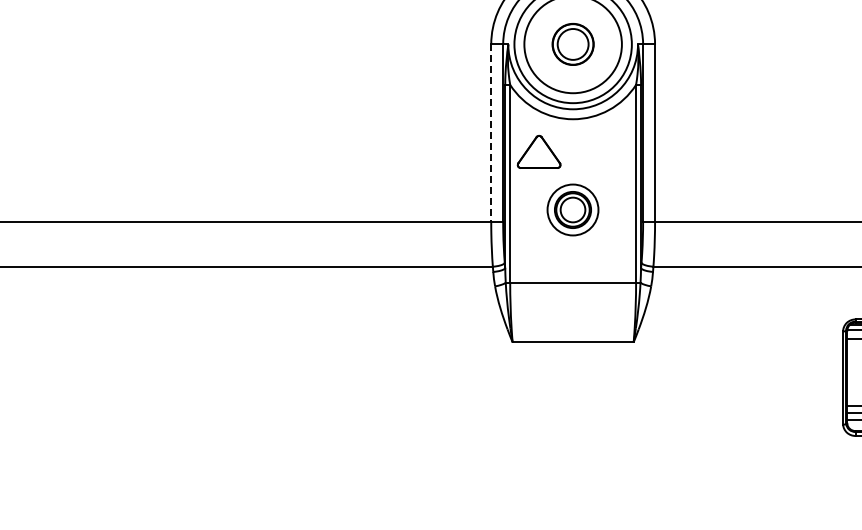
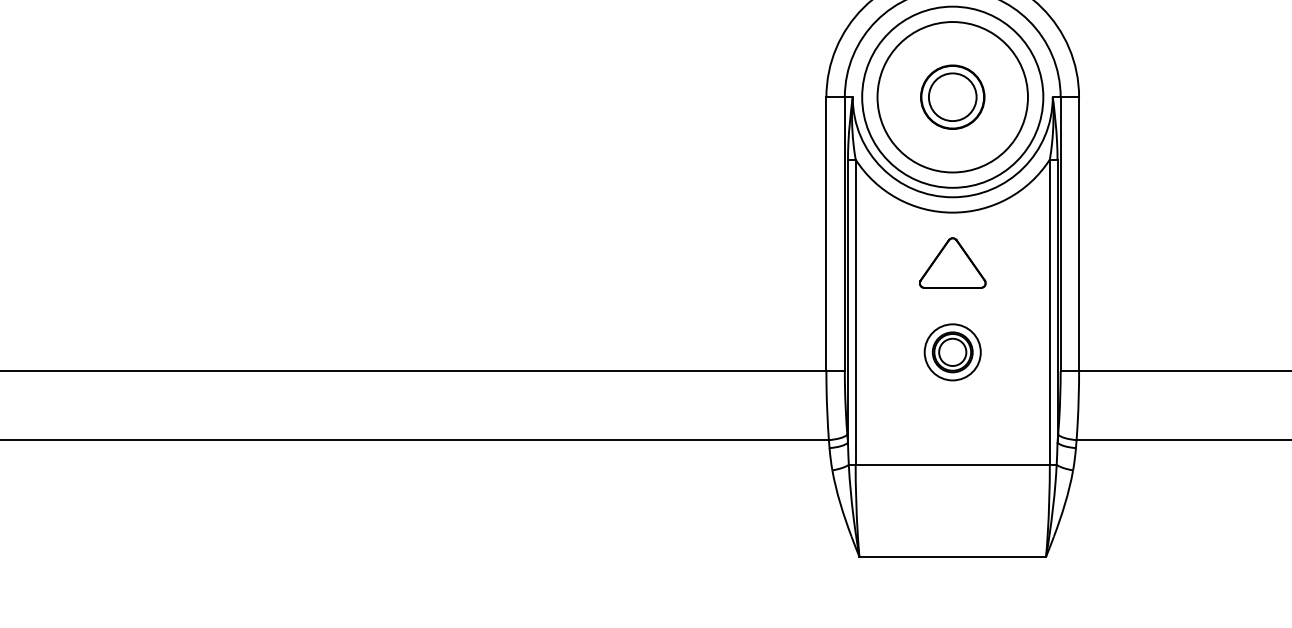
line: (491, 133) -> (826, 234), dashed -> solid
part: (538, 151) -> (951, 262), moved
part: (573, 209) -> (953, 351), size x0.71

